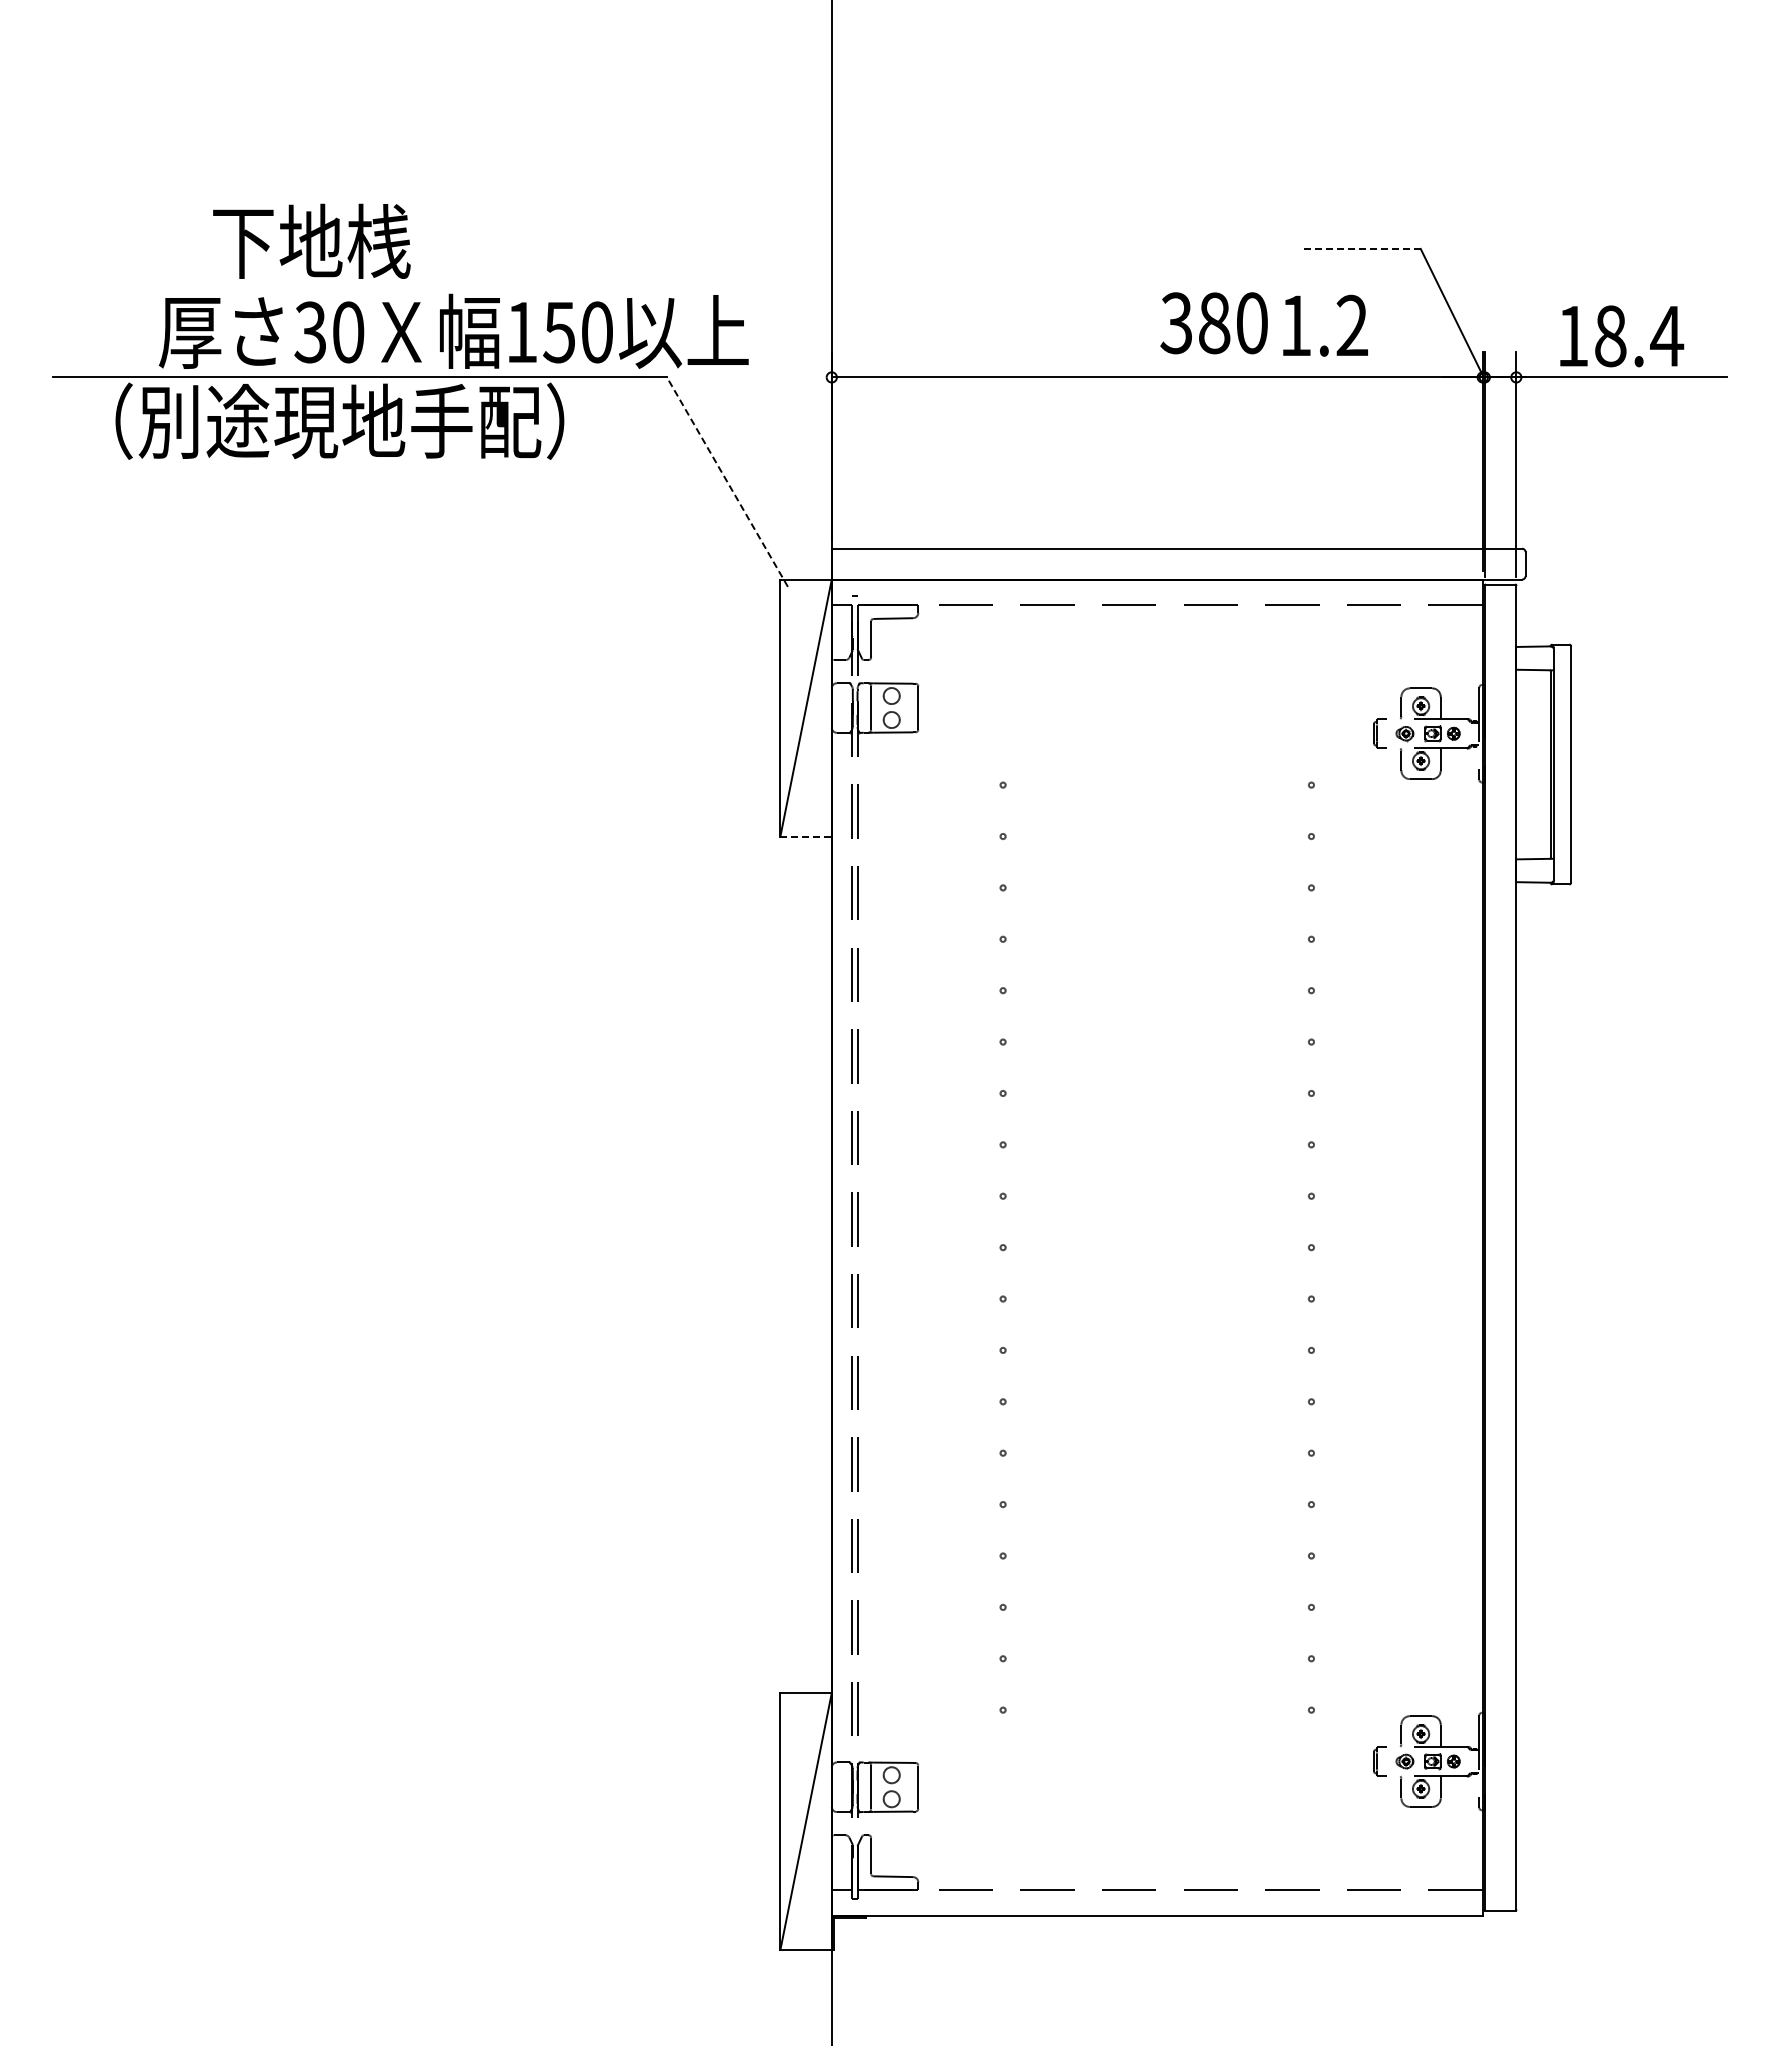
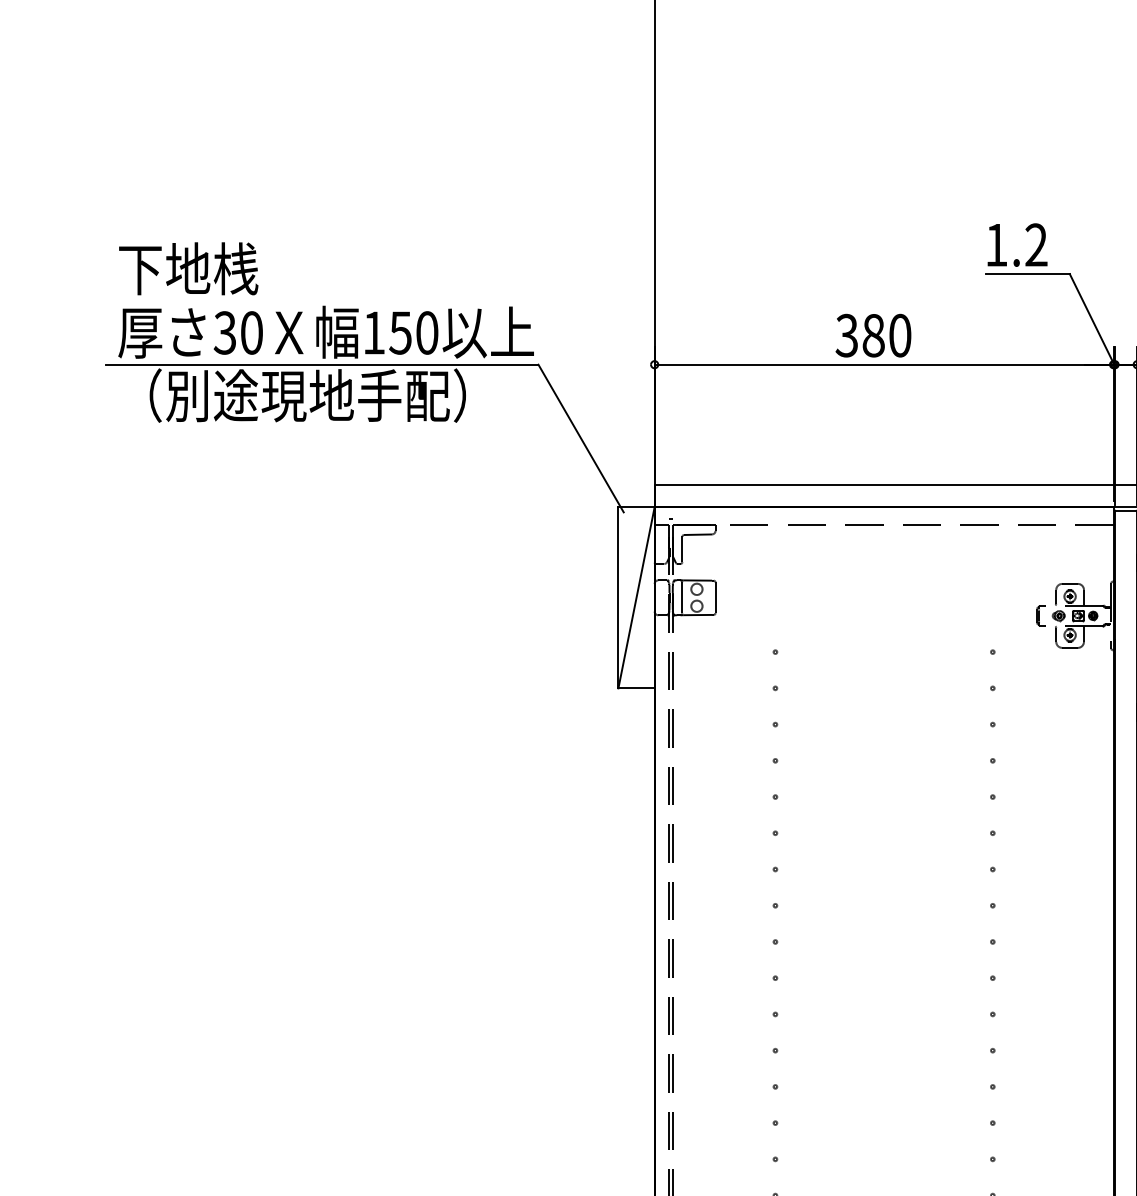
text: (311, 240) -> (188, 268), moved
line: (1361, 248) -> (1028, 273), dashed -> solid
text: (1213, 323) -> (872, 335), moved
text: (1325, 325) -> (1017, 244), moved
text: (453, 330) -> (325, 331), moved
line: (727, 482) -> (581, 438), dashed -> solid
line: (806, 836) -> (636, 688), dashed -> solid

